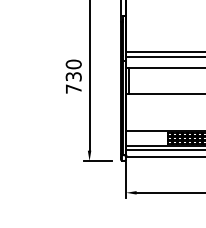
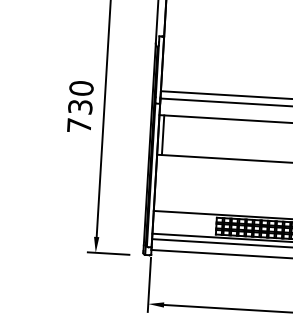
text: (73, 76) -> (80, 106), moved

